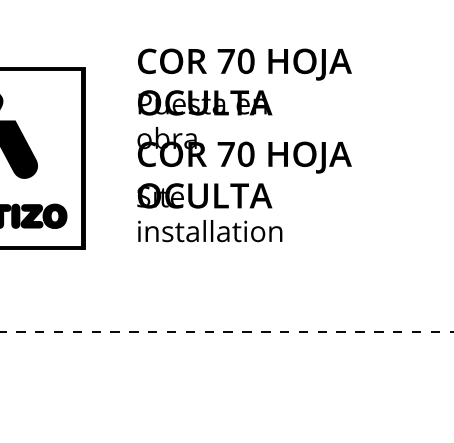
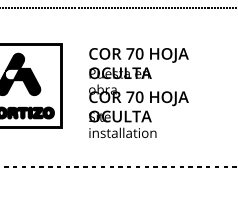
text: (243, 144) -> (138, 92), moved

